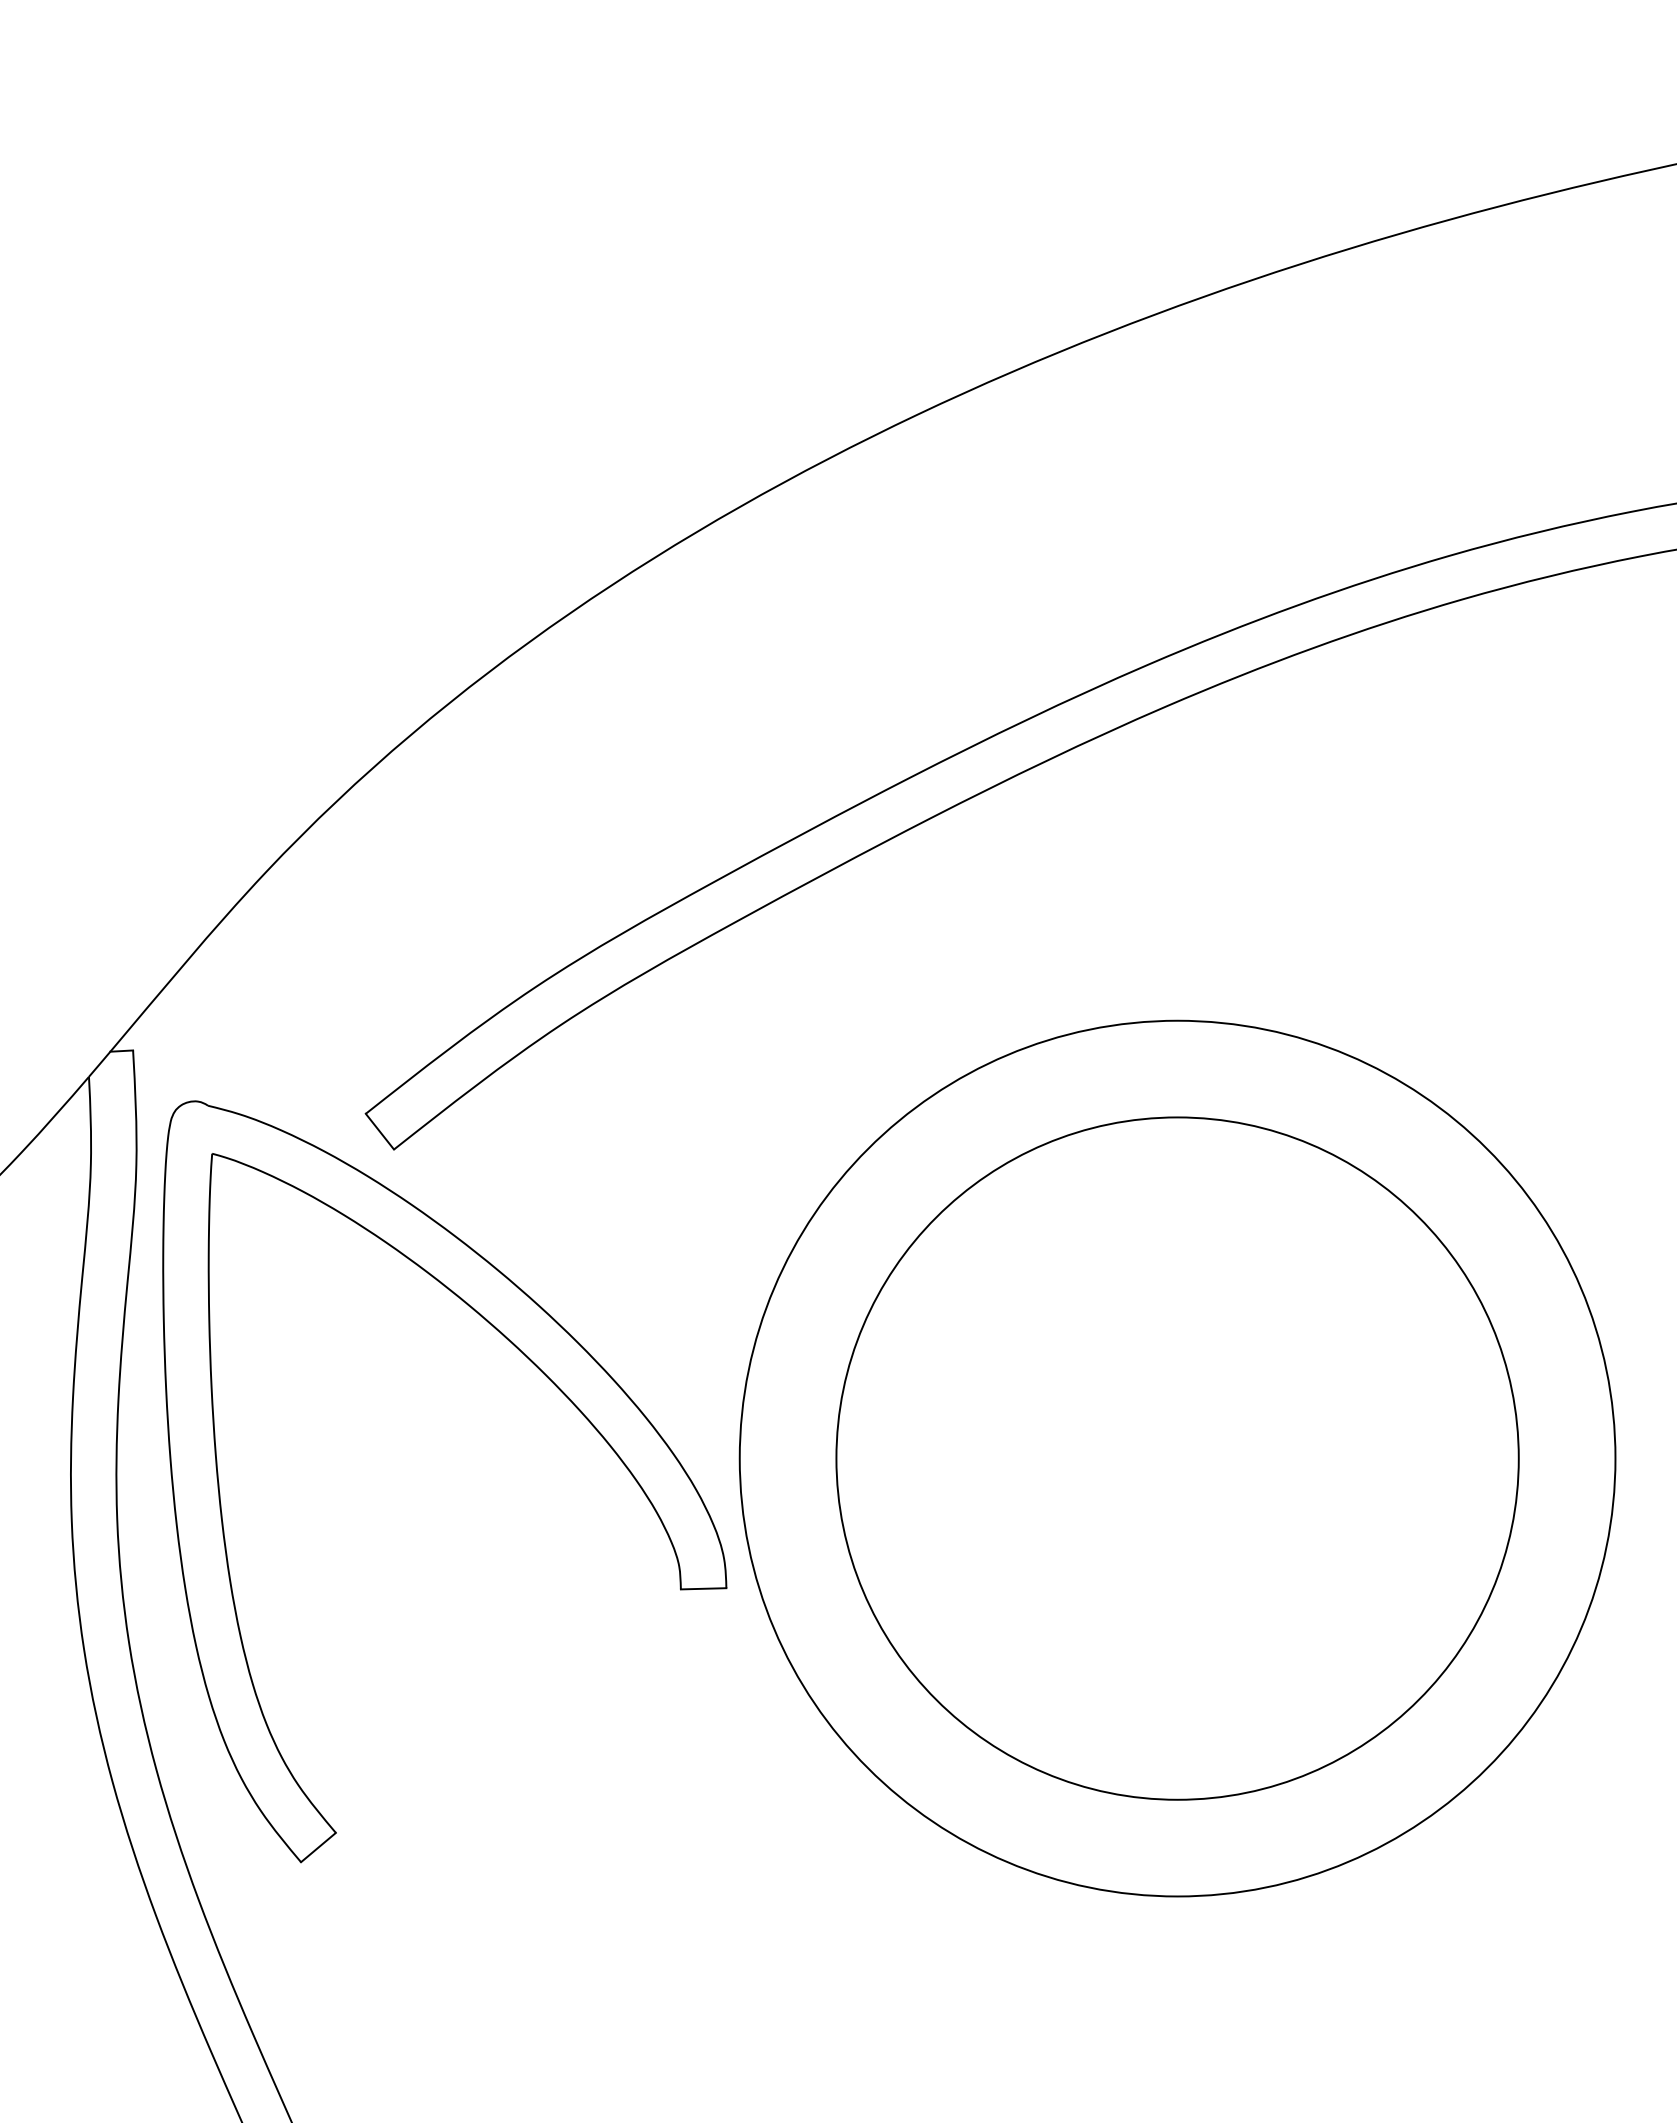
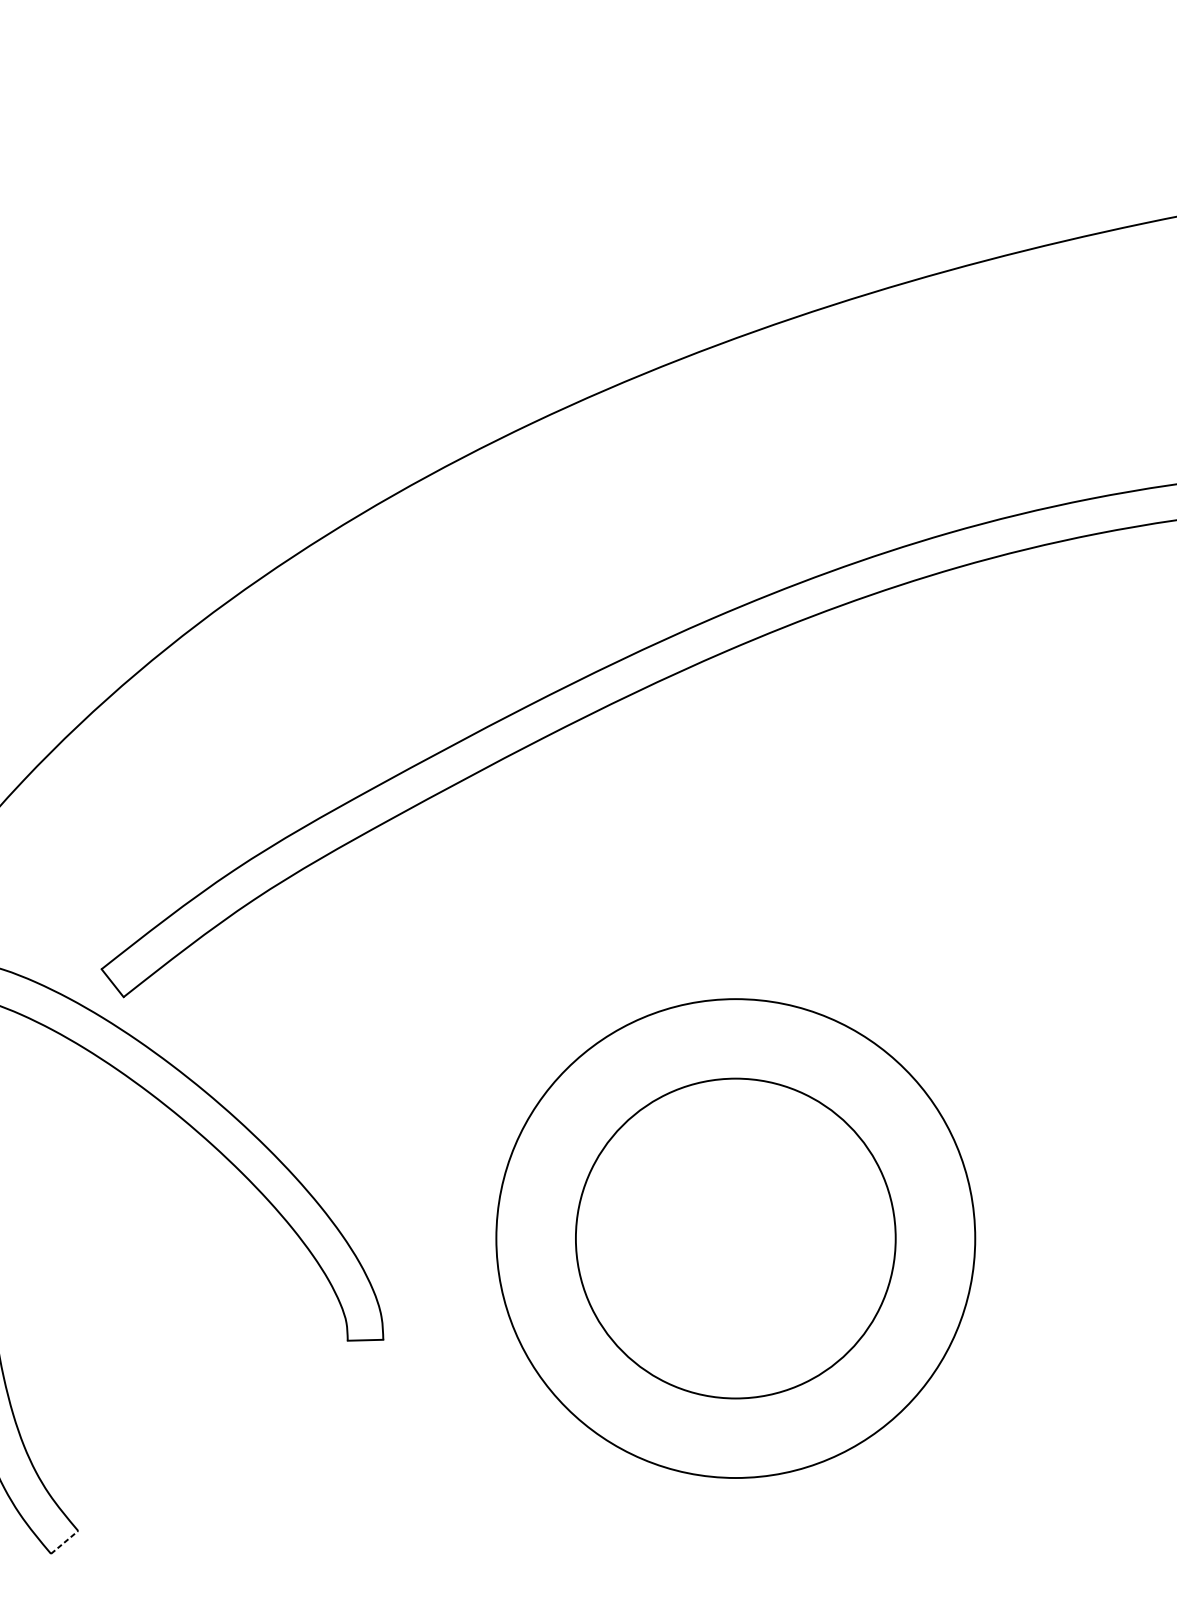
circle: (1177, 1458) -> (735, 1238), size x0.6
circle: (1177, 1458) -> (735, 1238), size x0.7
line: (318, 1847) -> (64, 1542), solid -> dashed

